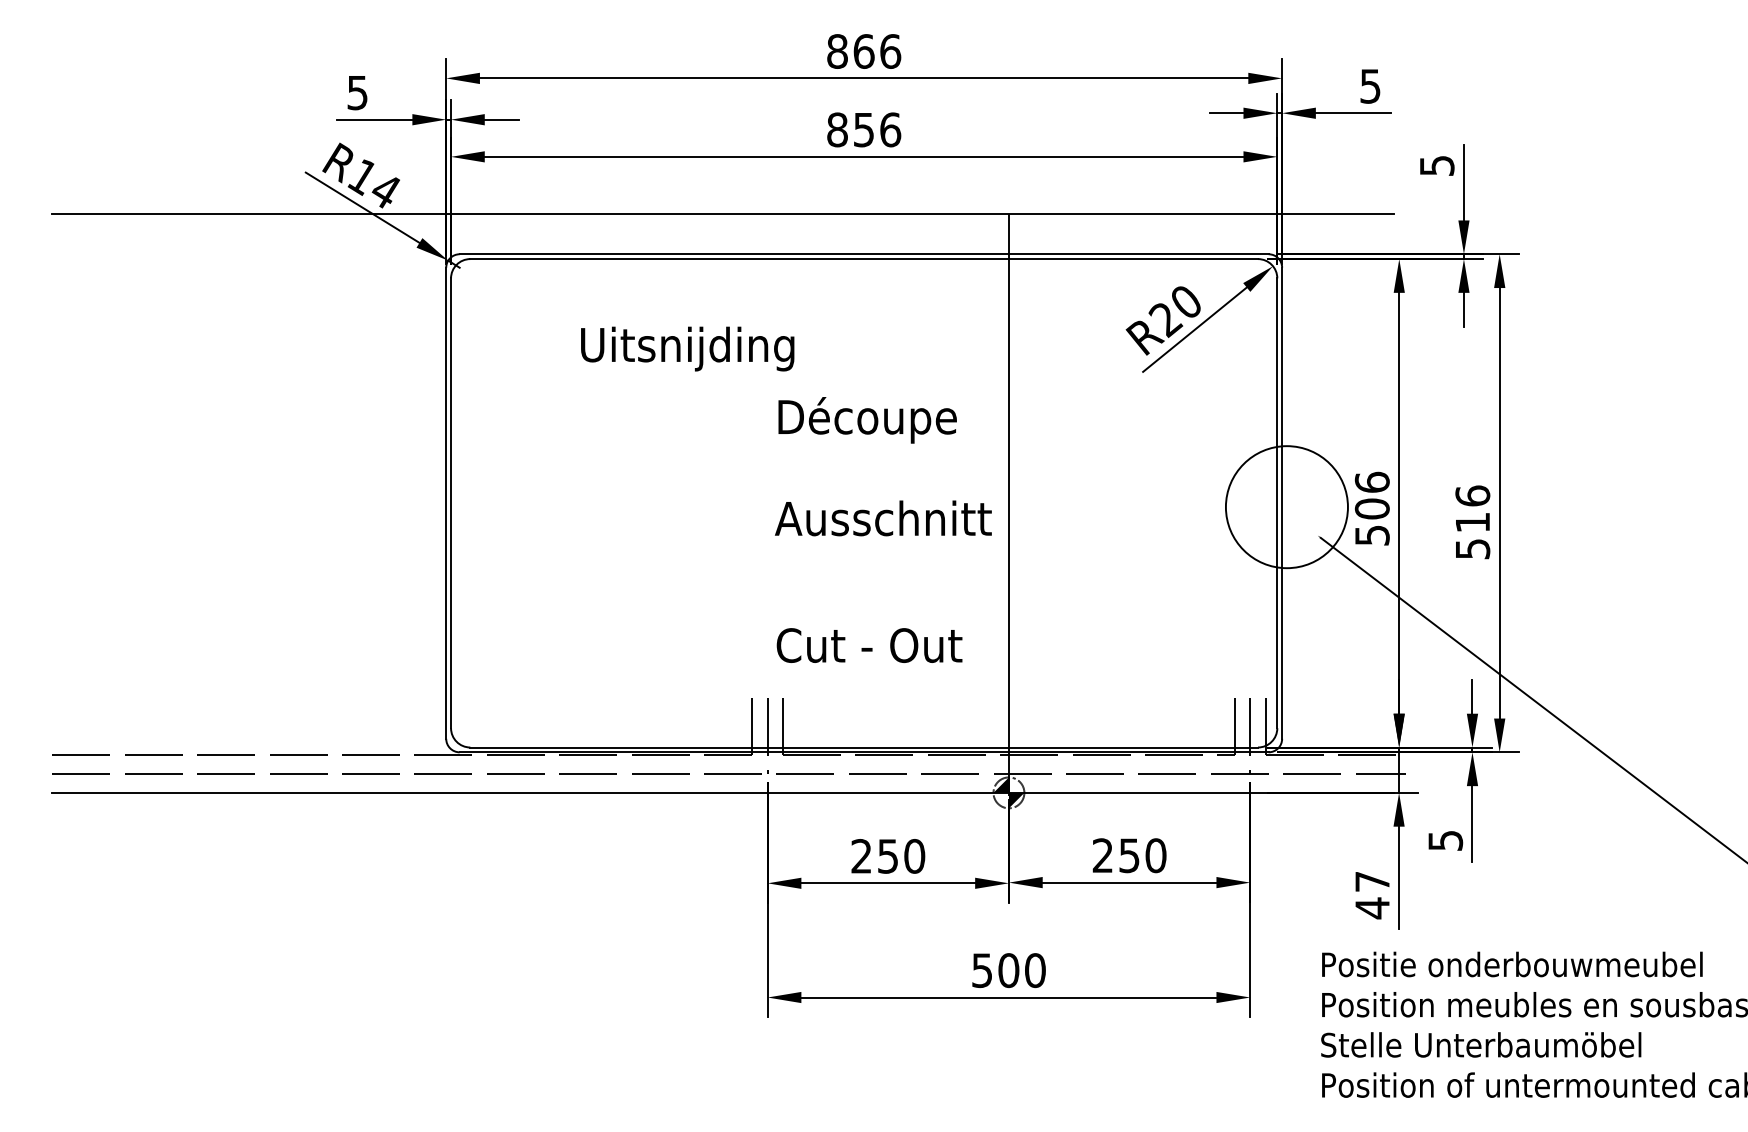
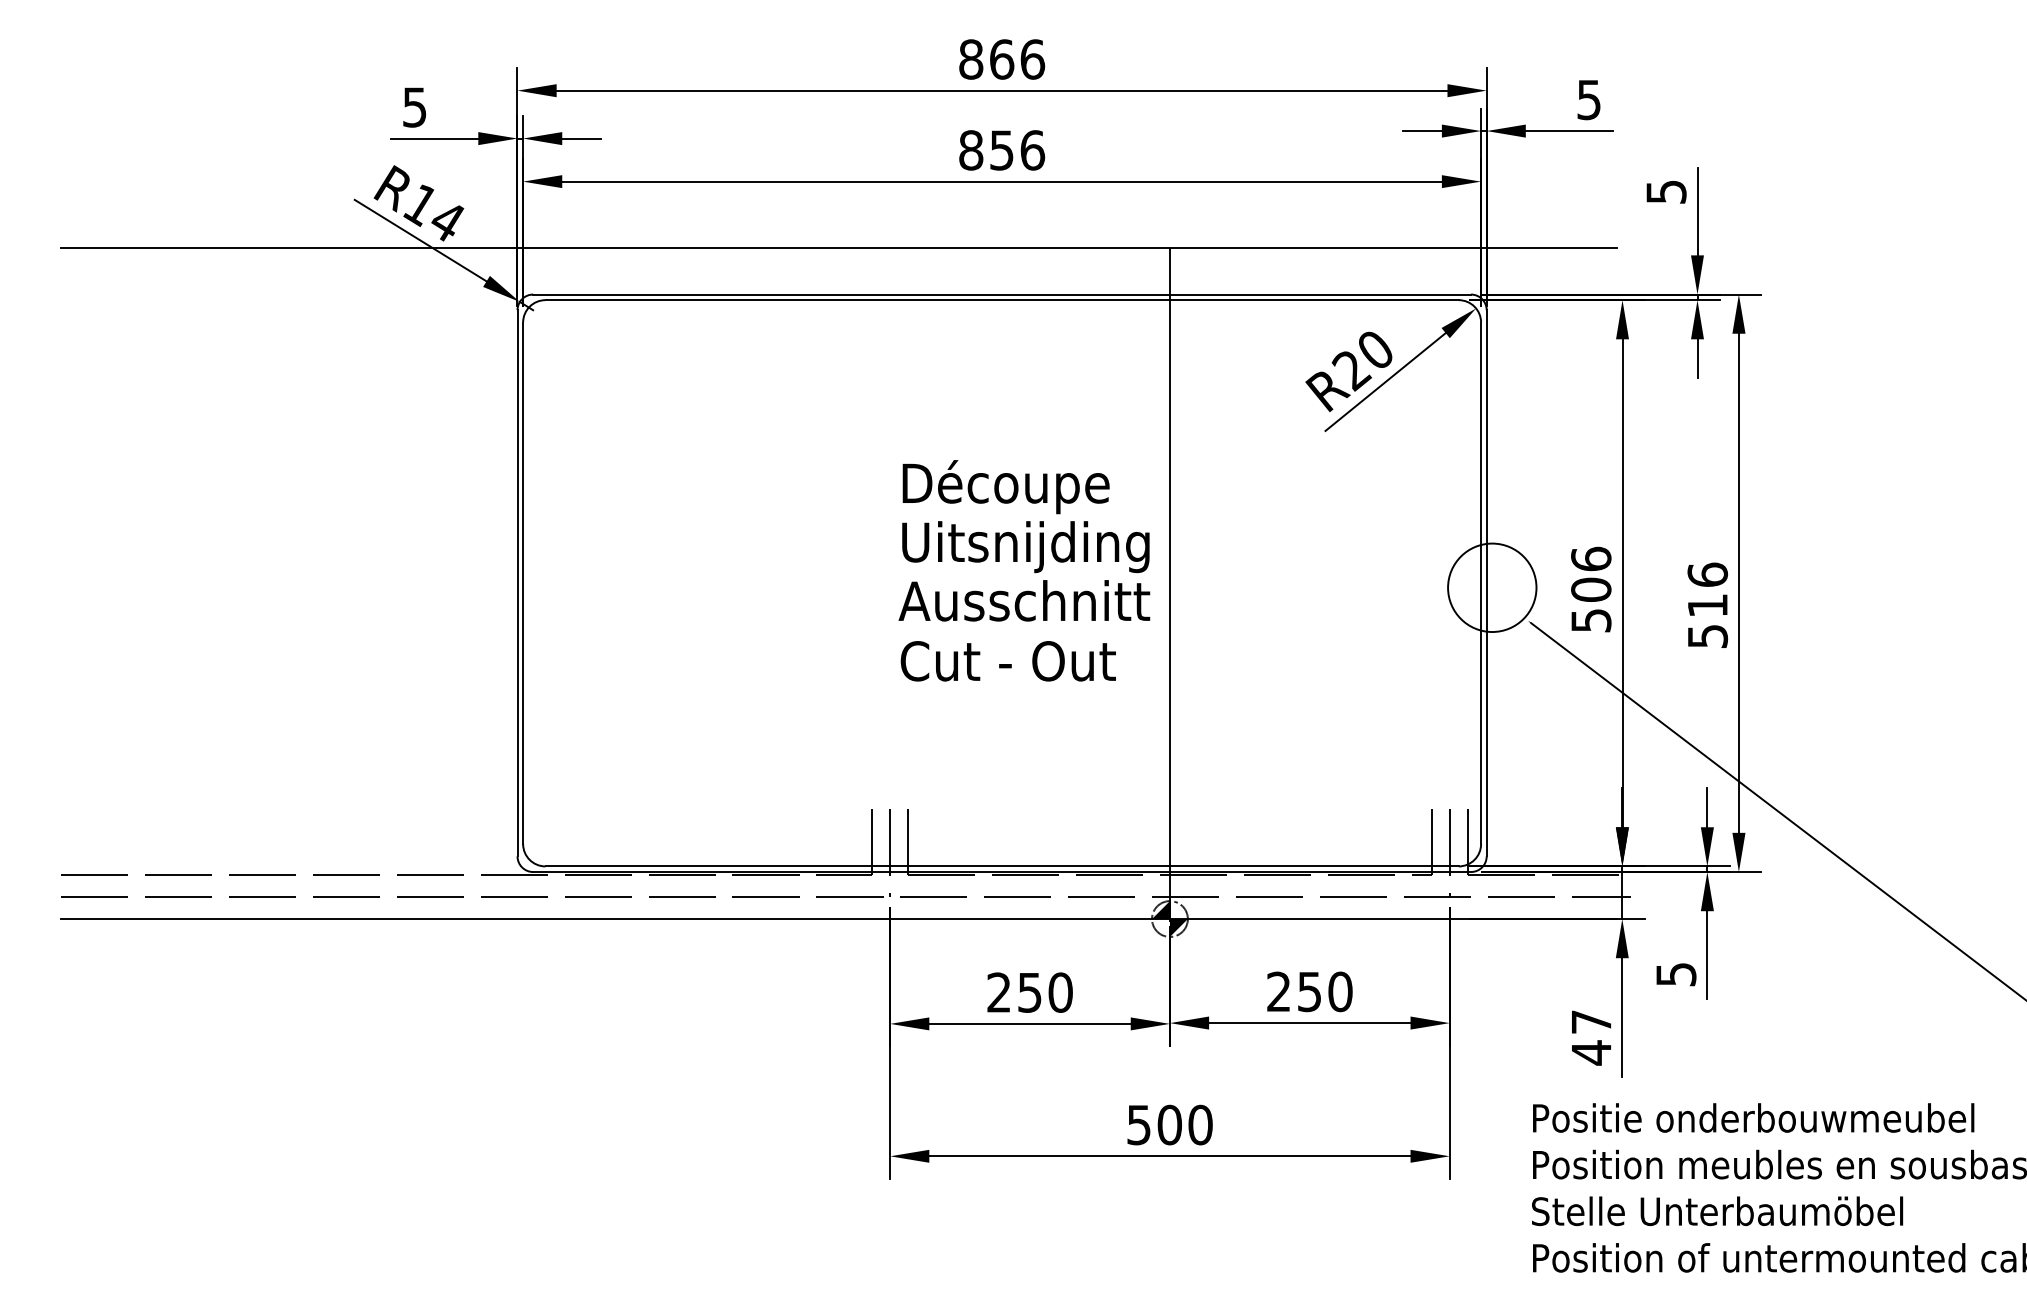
text: (687, 348) -> (1025, 546), moved
circle: (1286, 507) -> (1491, 588), size x0.62
text: (869, 645) -> (1008, 661), moved

